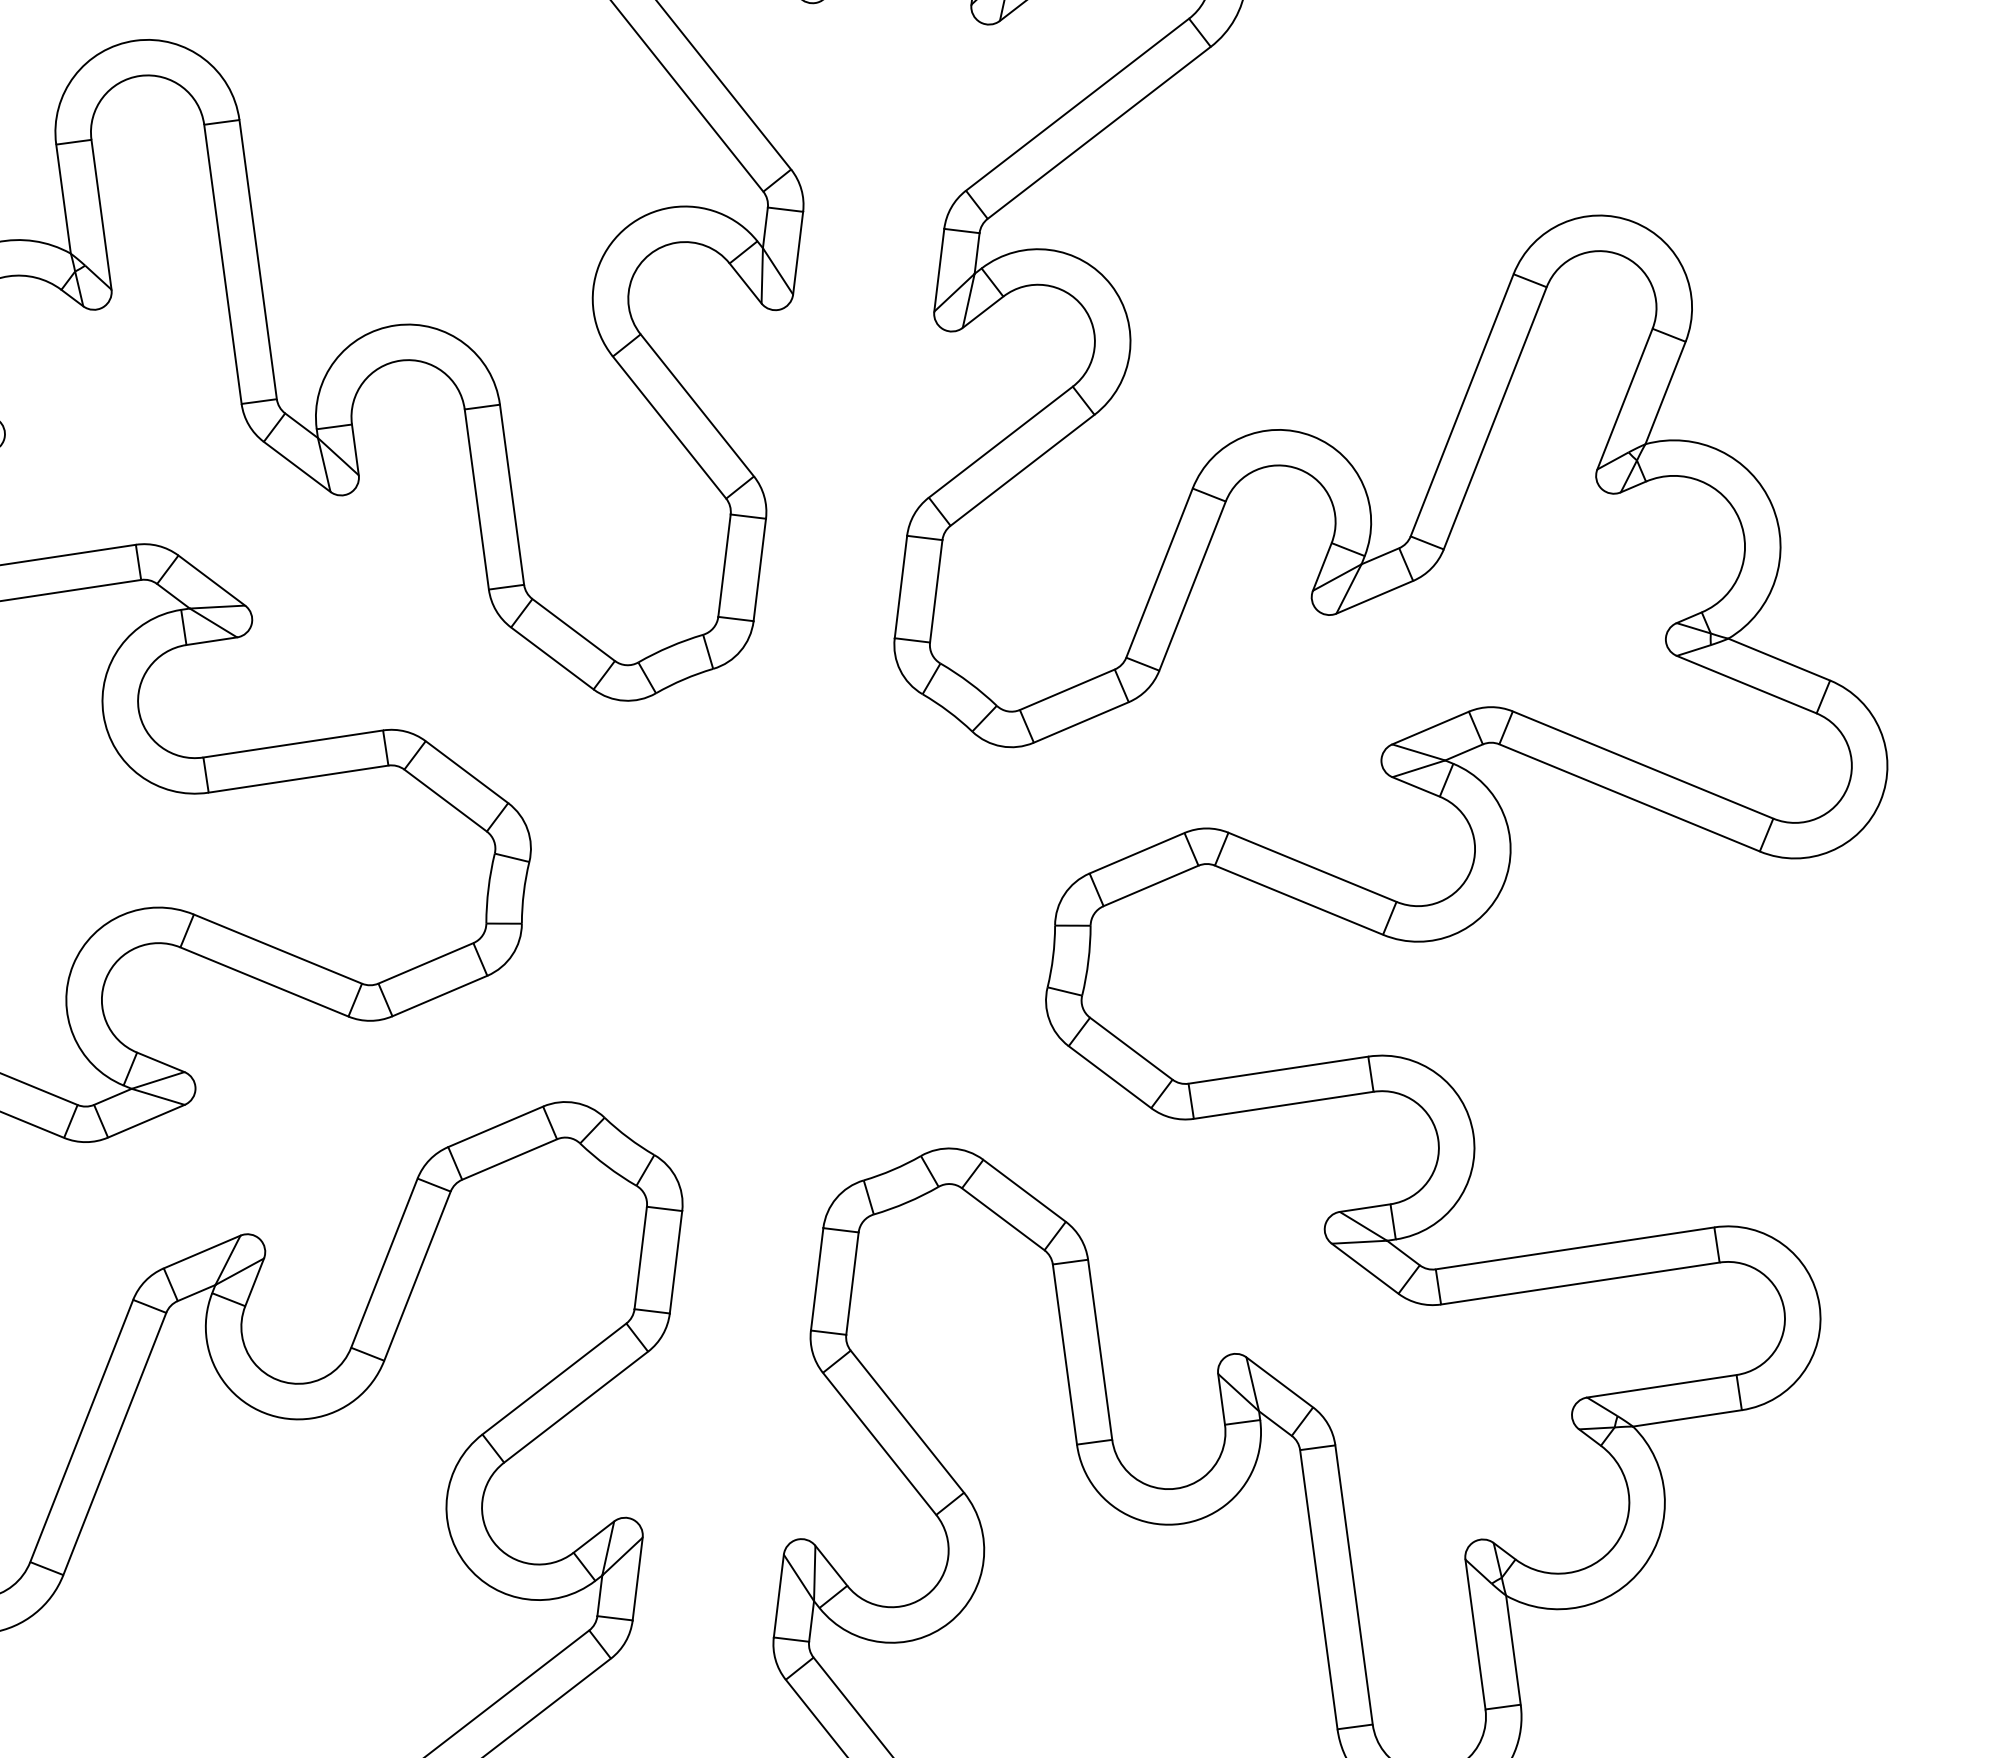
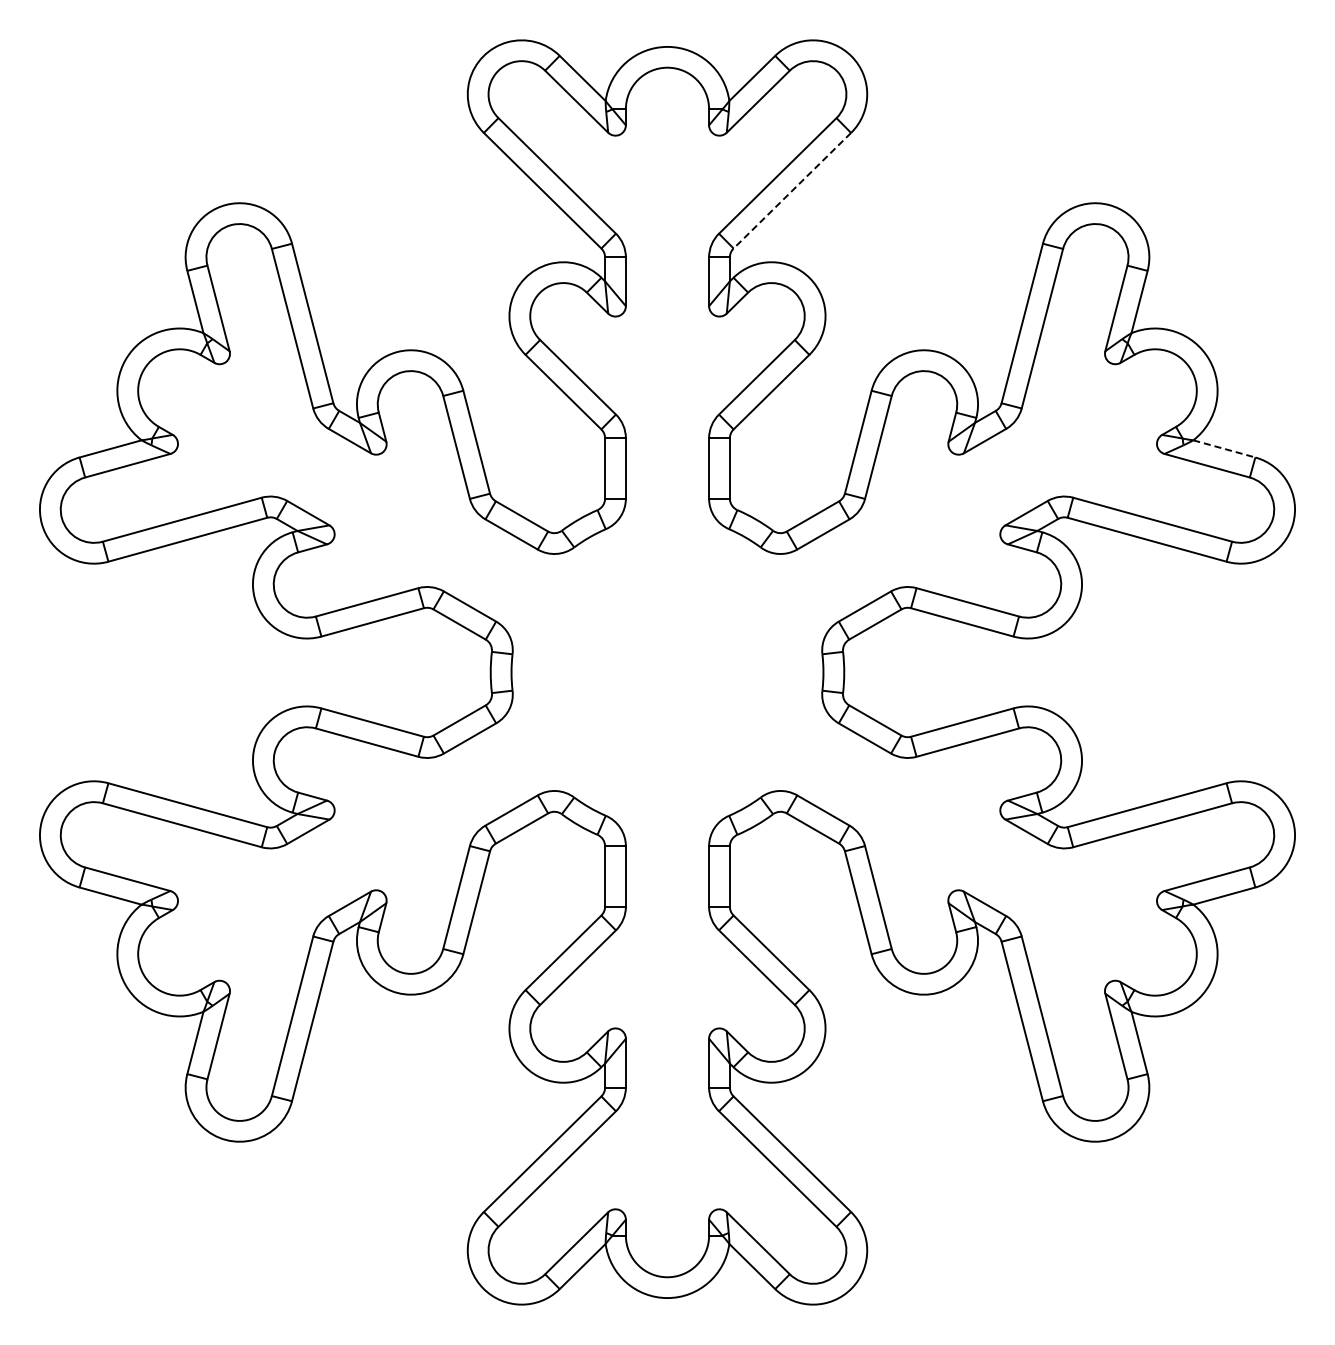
line: (1097, 133) -> (791, 191), solid -> dashed
line: (1779, 660) -> (1224, 449), solid -> dashed

